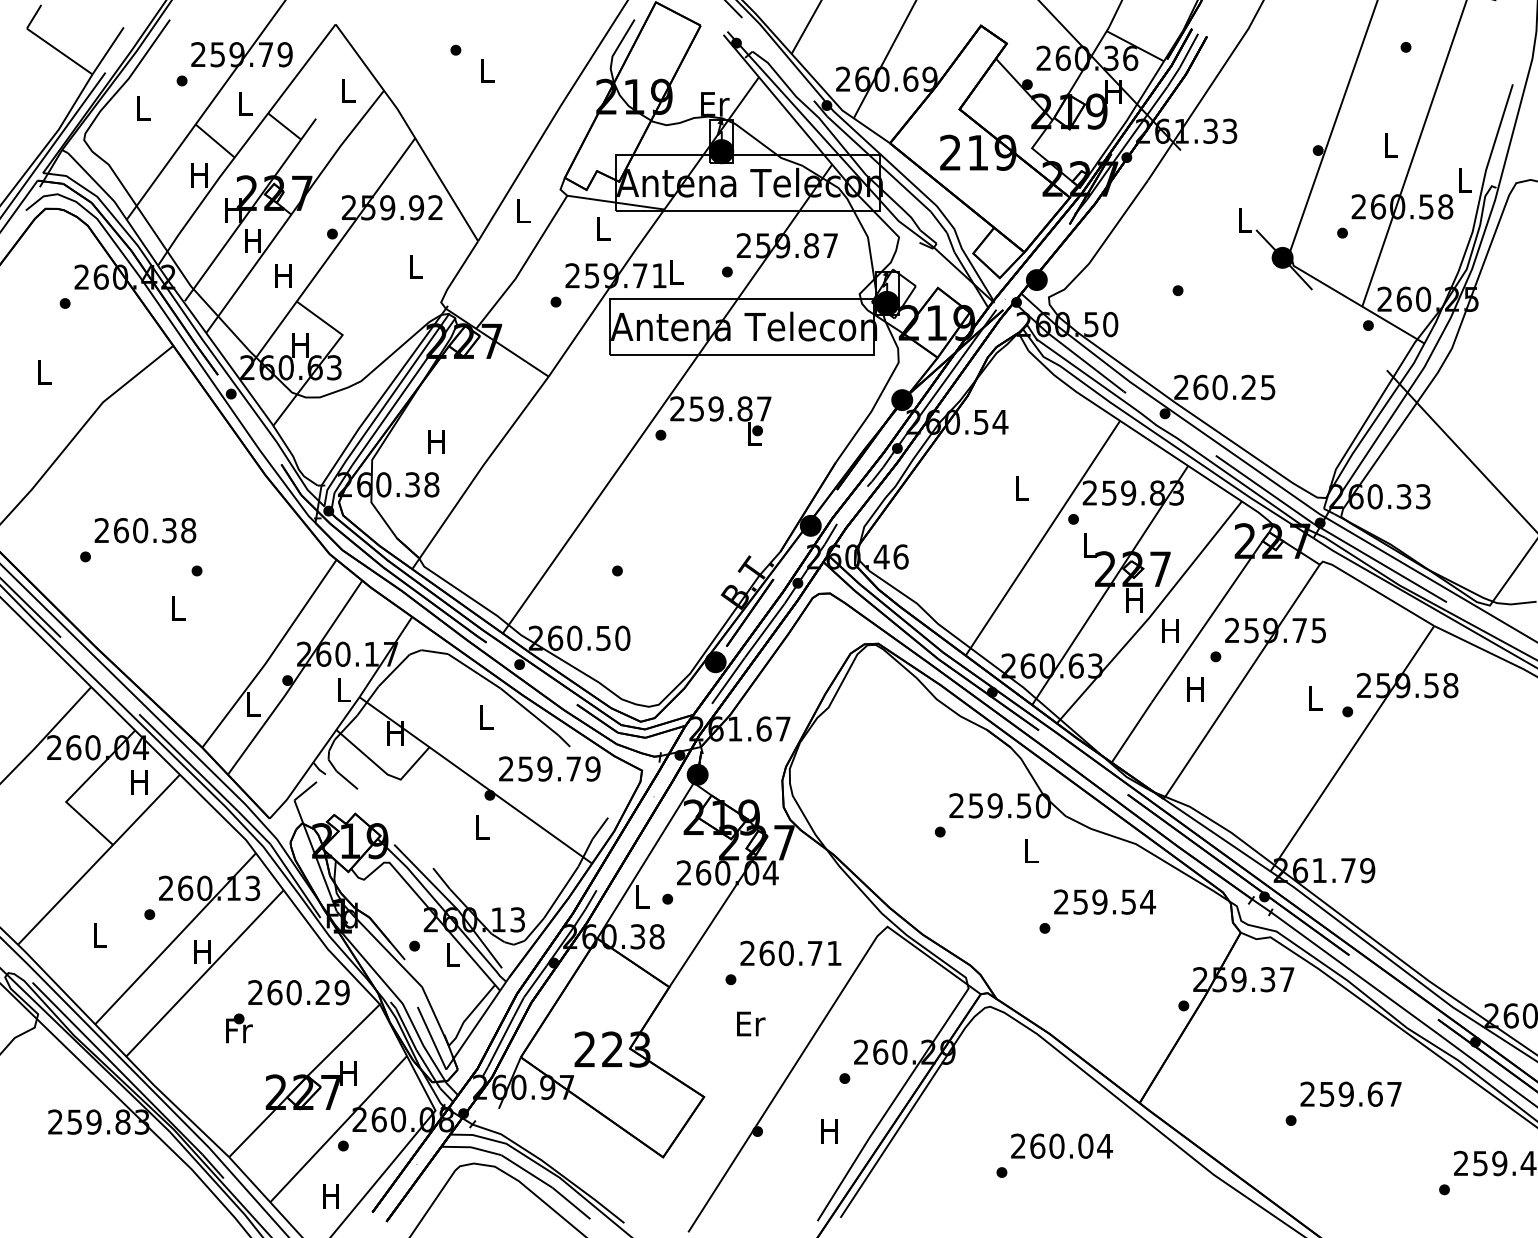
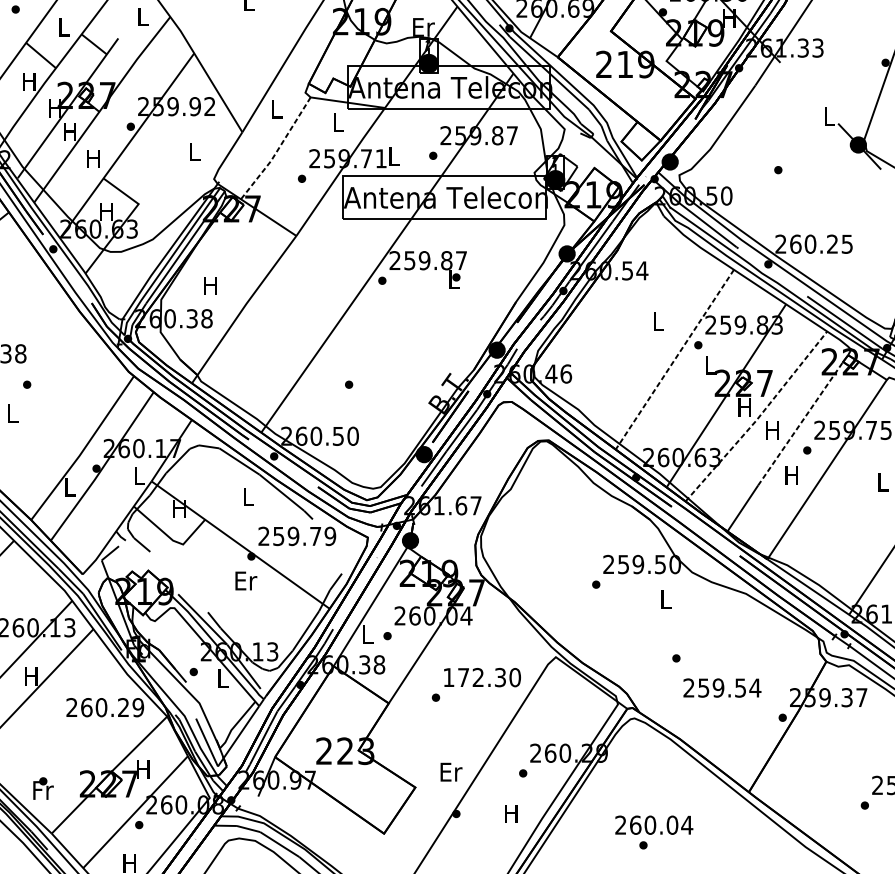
line: (524, 264) -> (277, 150), solid -> dashed
line: (1042, 538) -> (674, 359), solid -> dashed
line: (1151, 614) -> (757, 418), solid -> dashed
line: (1207, 621) -> (800, 423), solid -> dashed
text: (483, 827) -> (246, 581), L -> Er
text: (1104, 901) -> (722, 687), moved
text: (791, 953) -> (482, 677), 260.71 -> 172.30
text: (751, 1023) -> (451, 771), moved
text: (239, 1028) -> (43, 788), moved
text: (1061, 1145) -> (653, 824), moved

